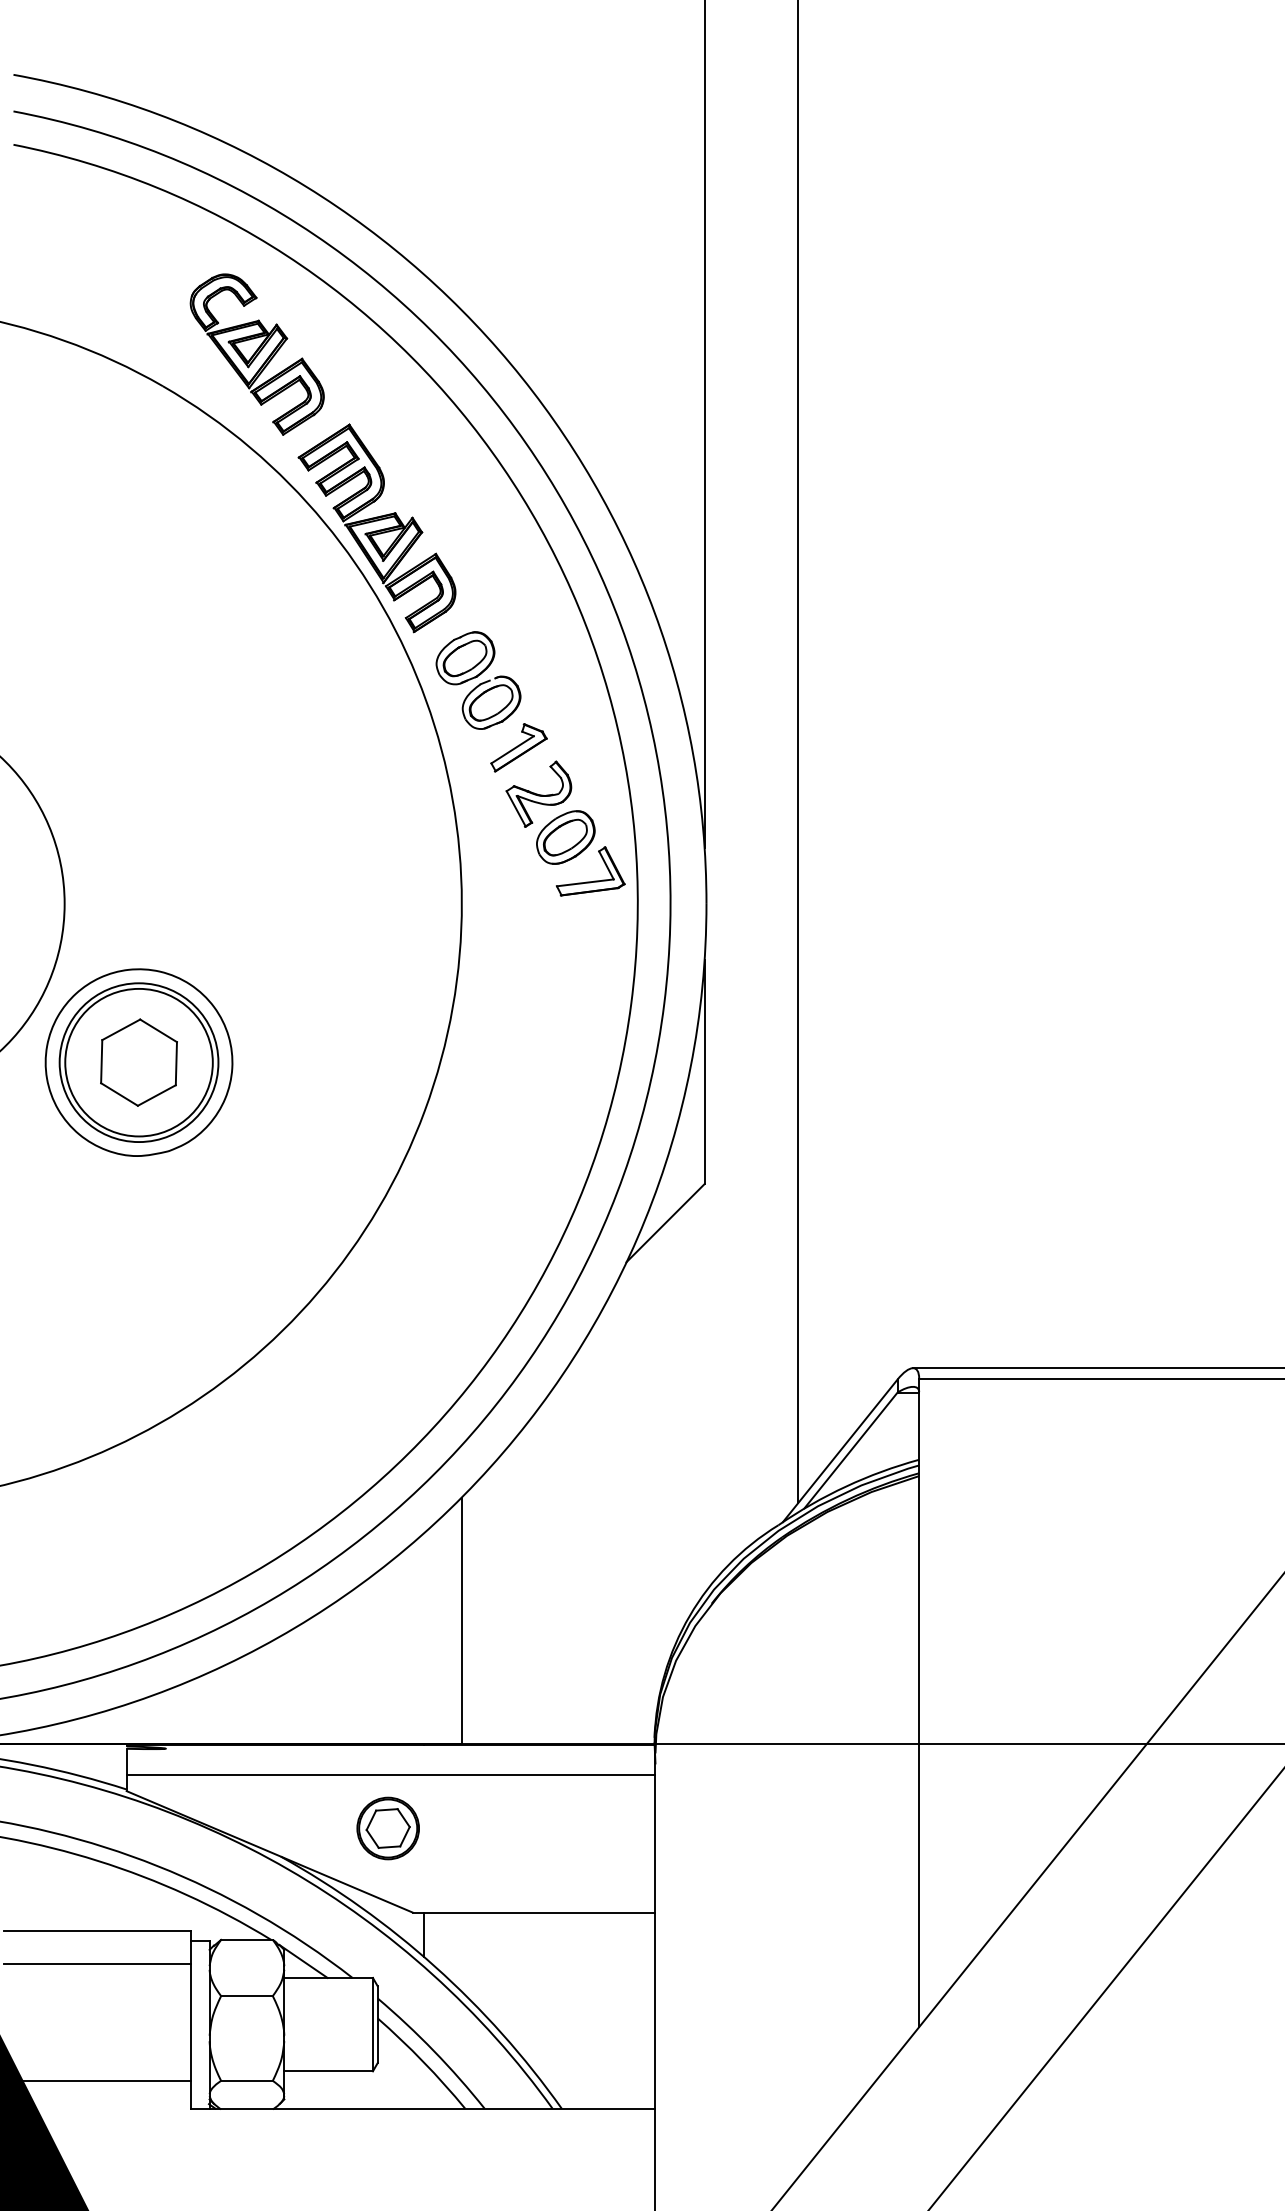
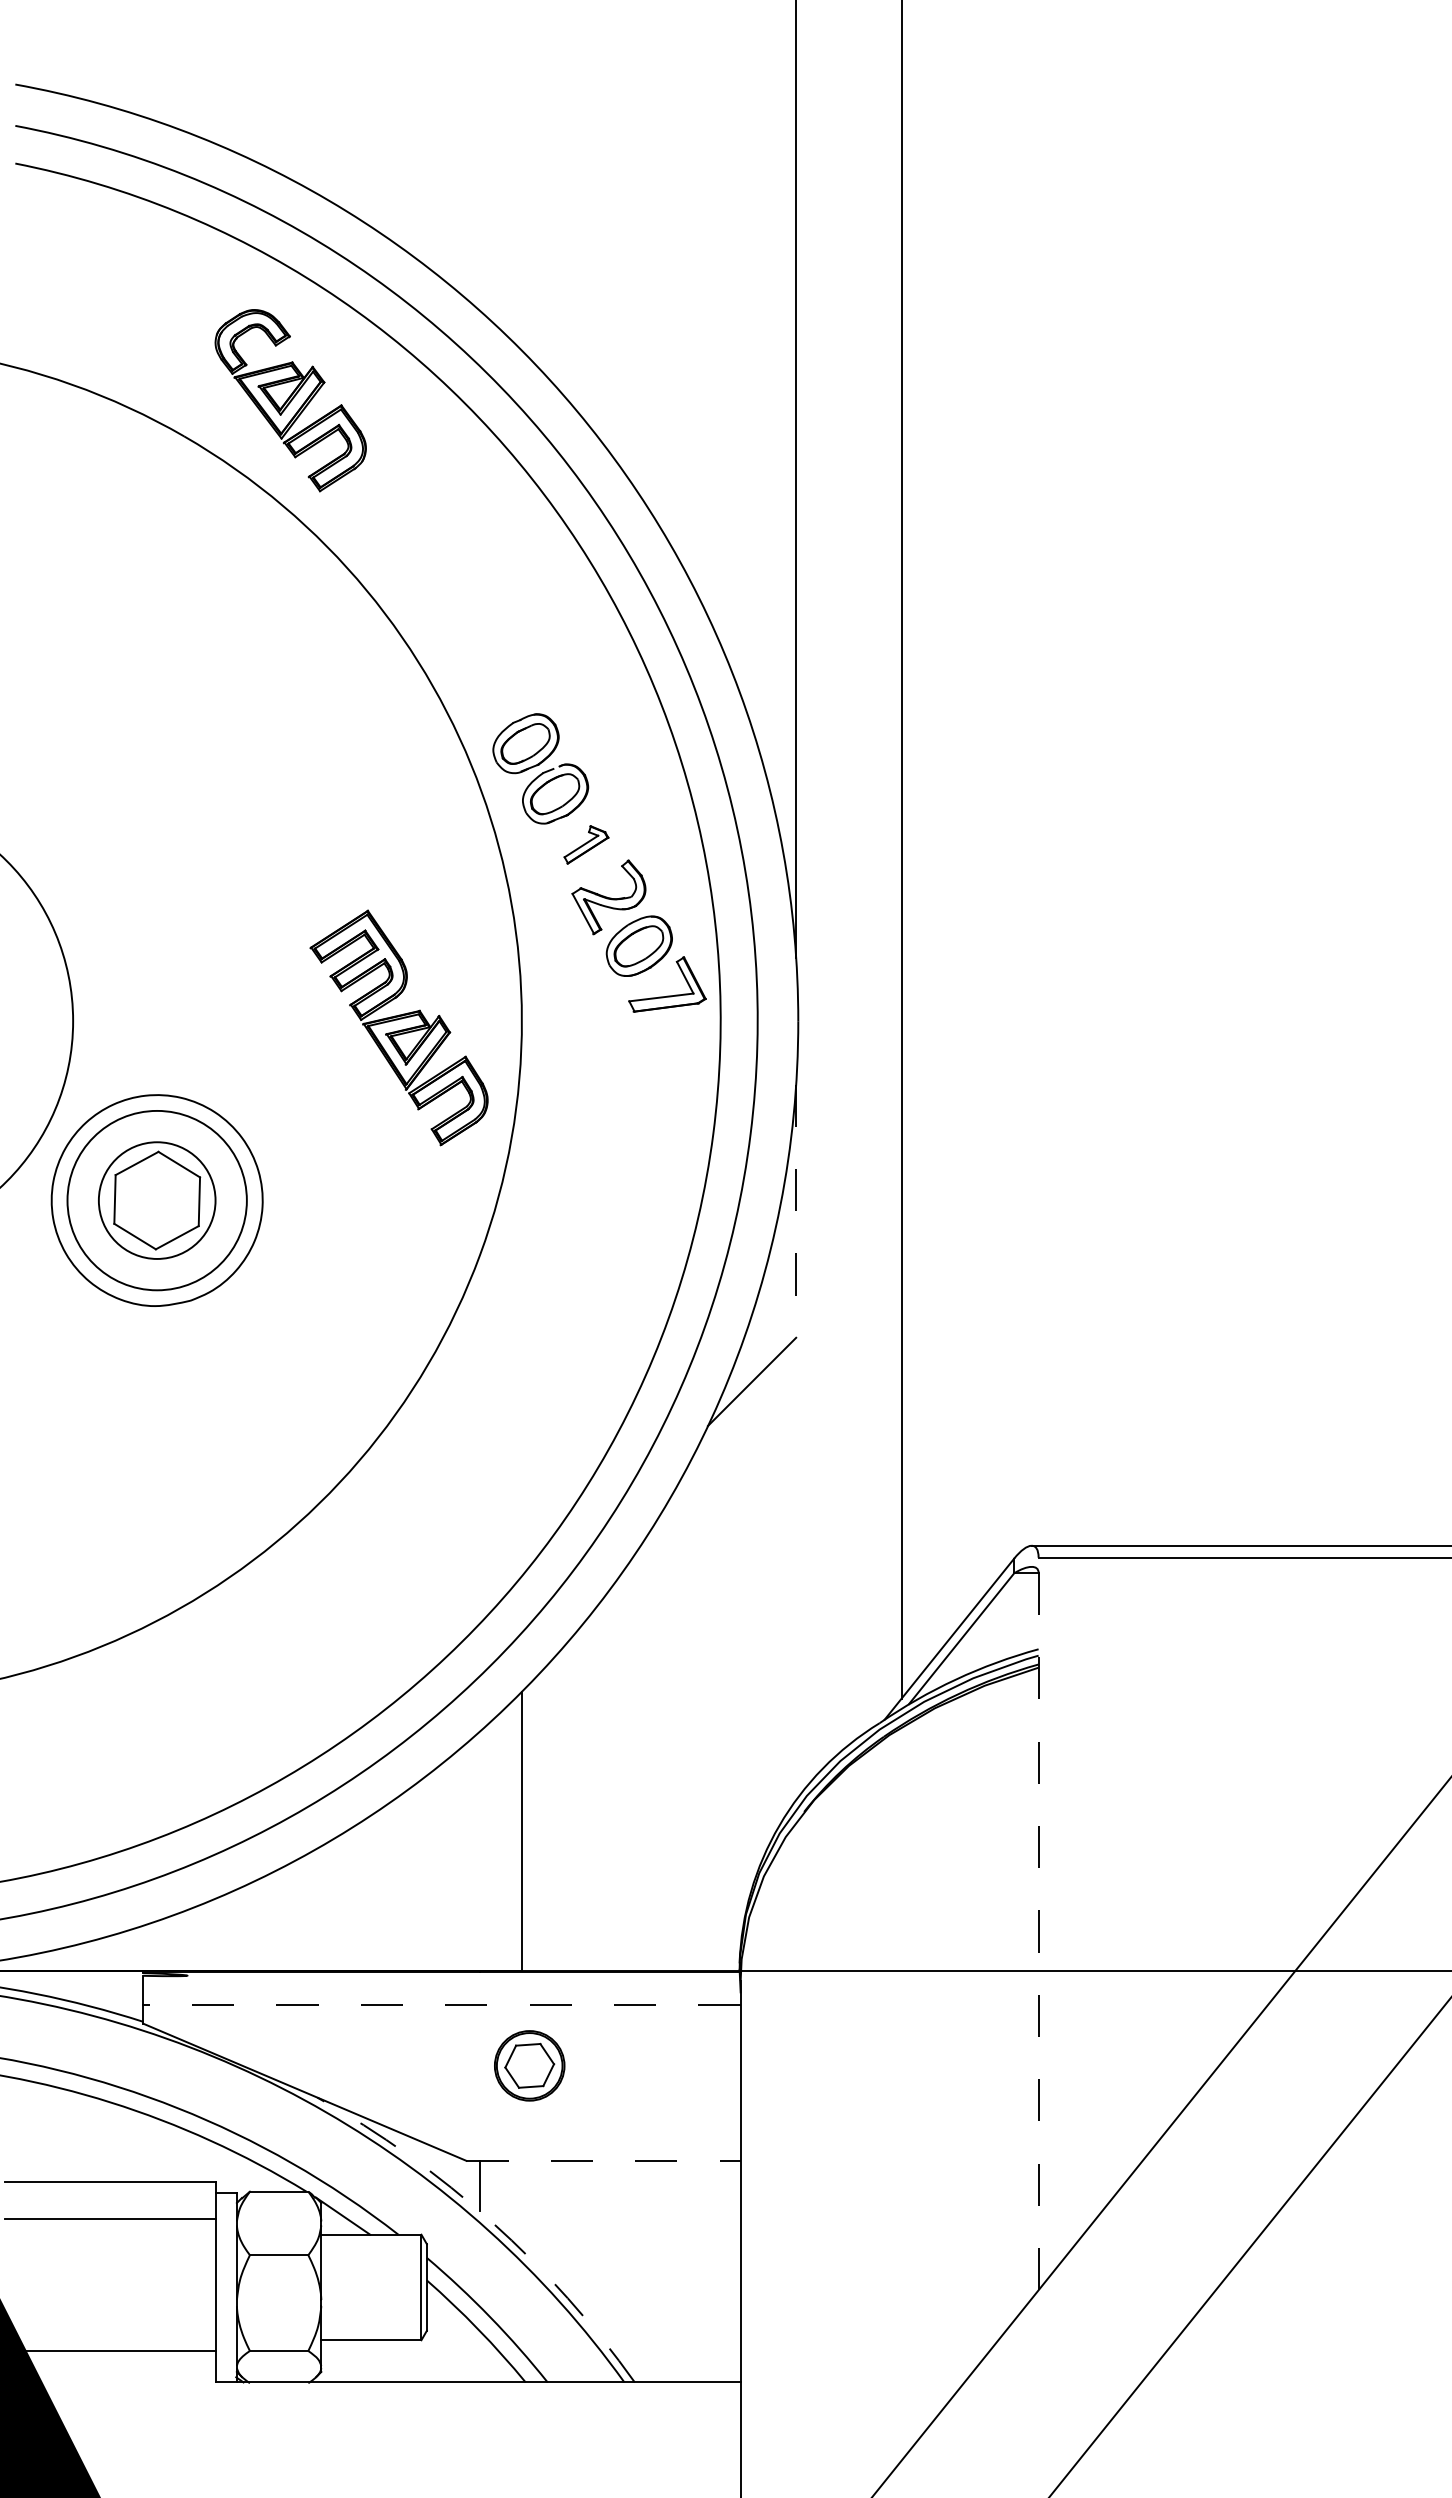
part: (376, 527) -> (398, 1027), moved
part: (519, 747) -> (586, 844), size x0.7
circle: (138, 1062) -> (156, 1200), size x0.7
line: (704, 1072) -> (796, 1211), solid -> dashed
line: (919, 1702) -> (1038, 1923), solid -> dashed
line: (390, 1775) -> (441, 2005), solid -> dashed
part: (388, 1828) -> (529, 2065), moved
line: (534, 1912) -> (604, 2160), solid -> dashed
arc: (435, 1967) -> (492, 2222), solid -> dashed

